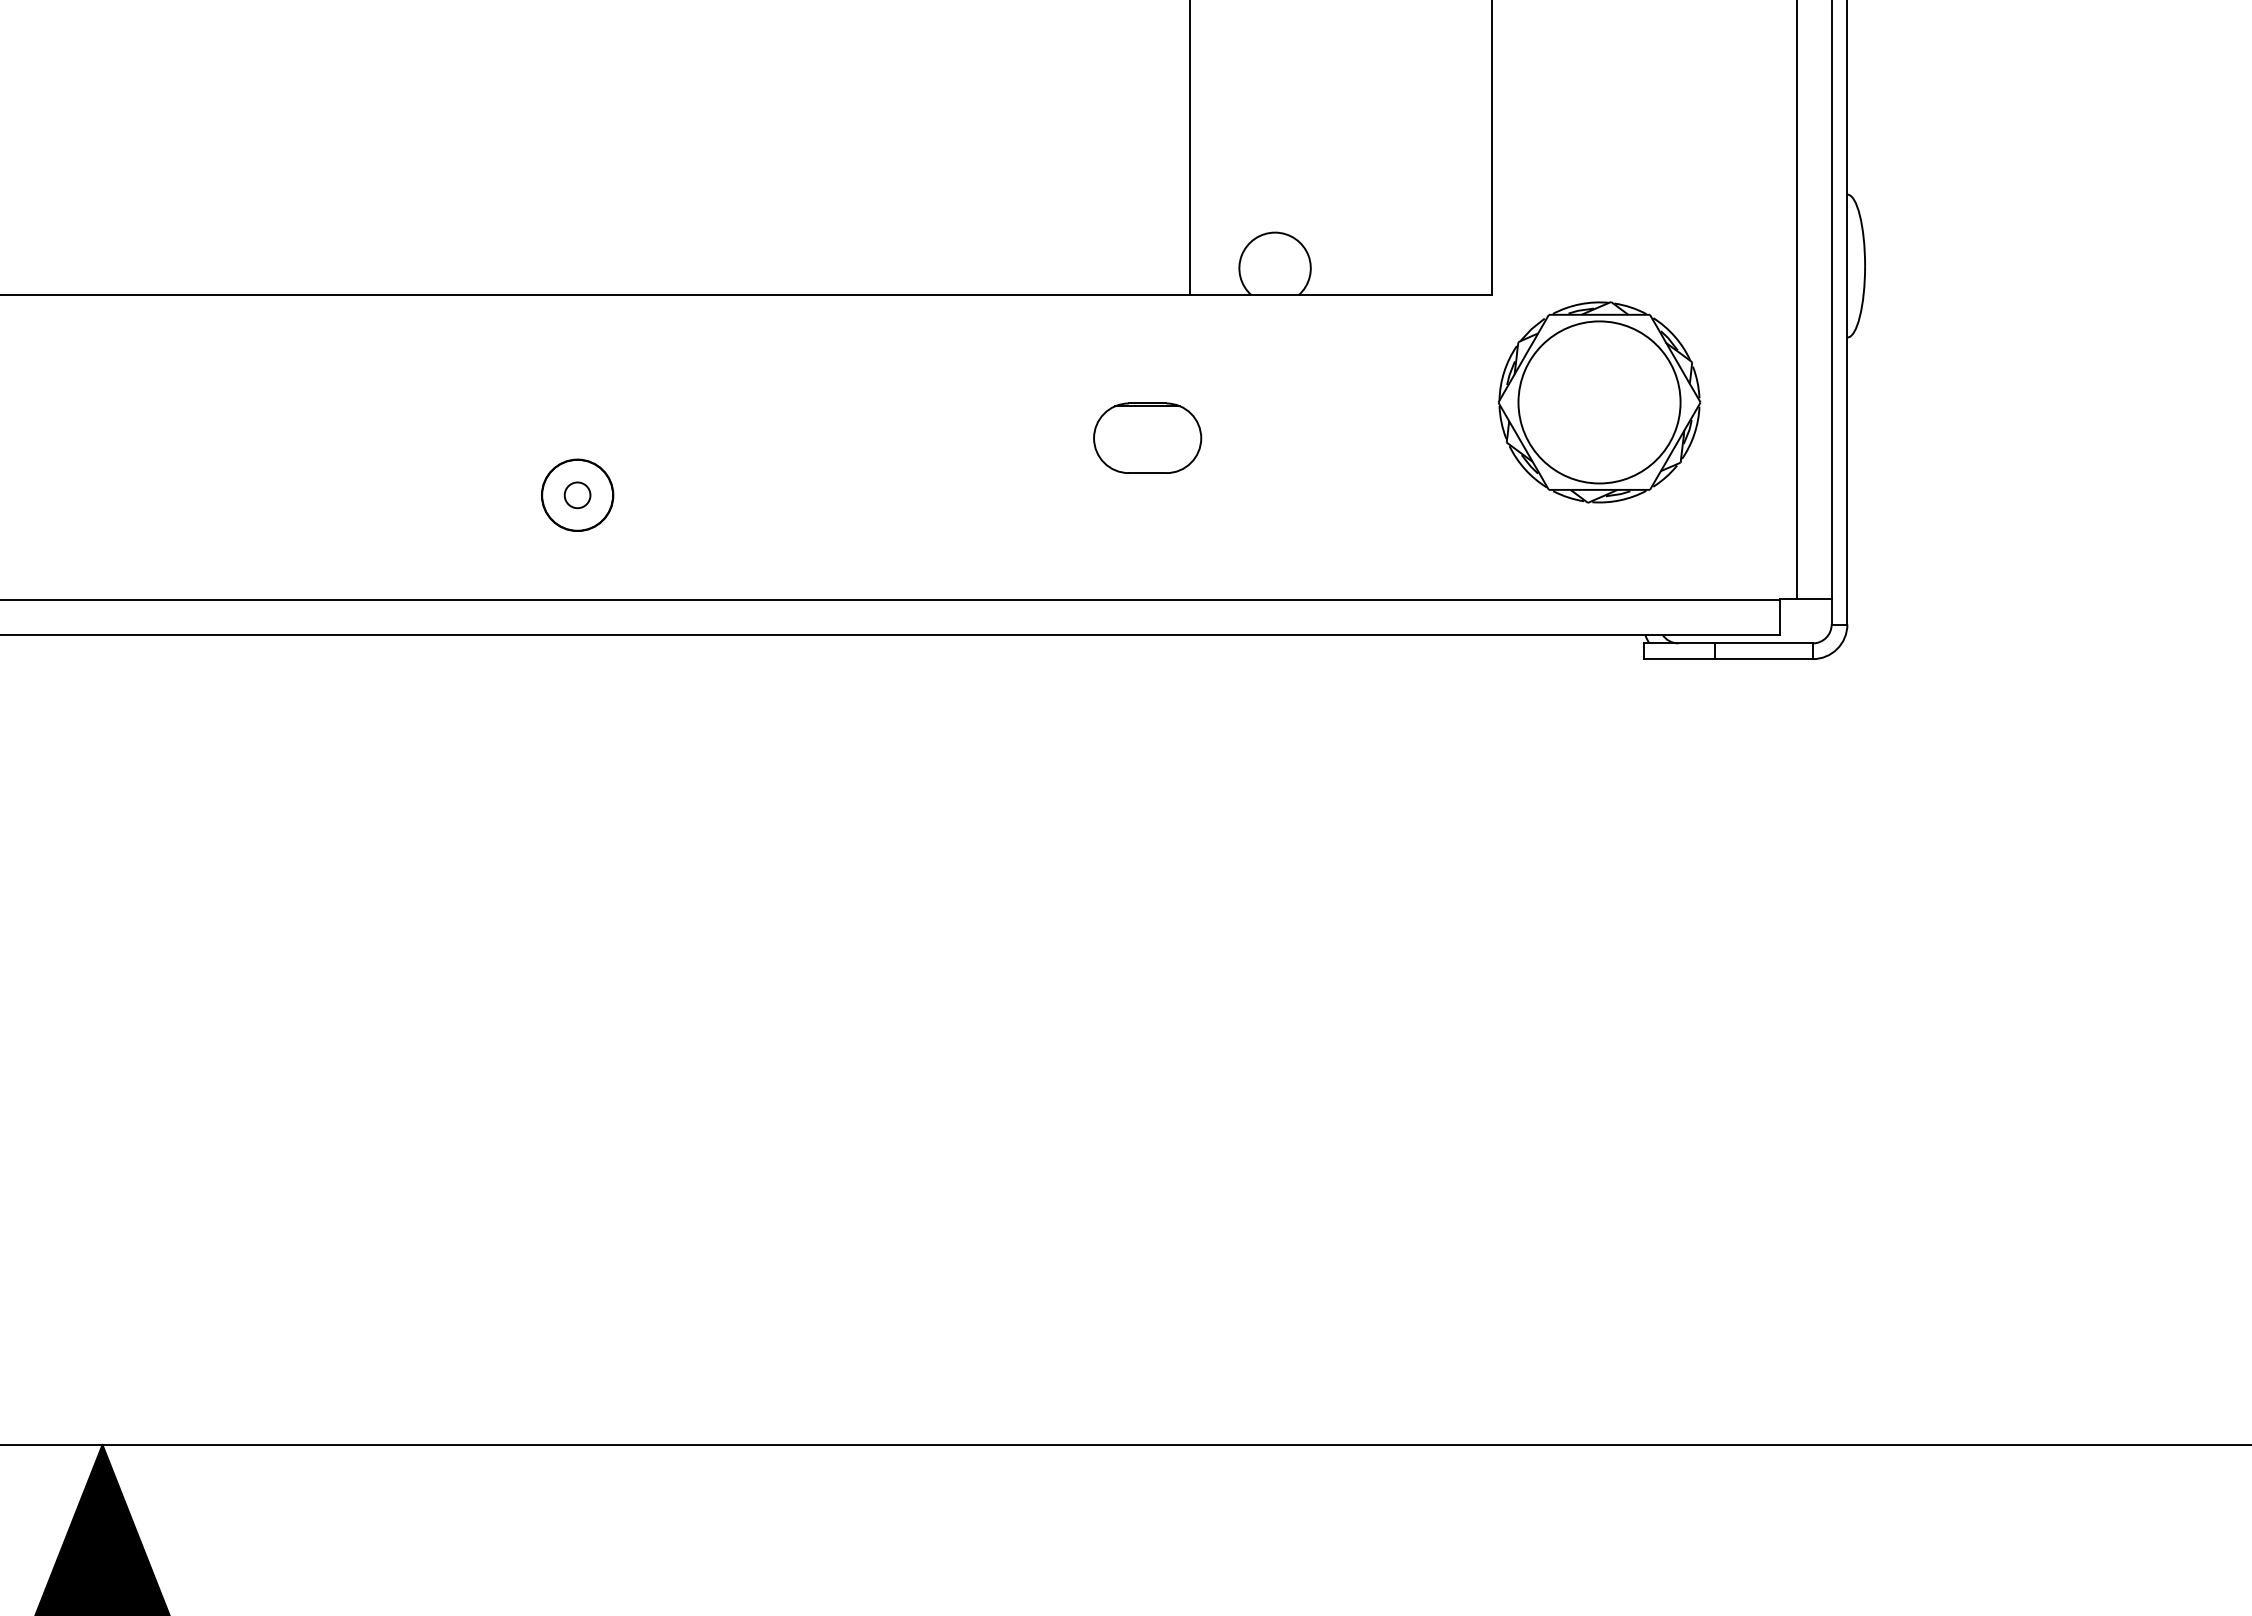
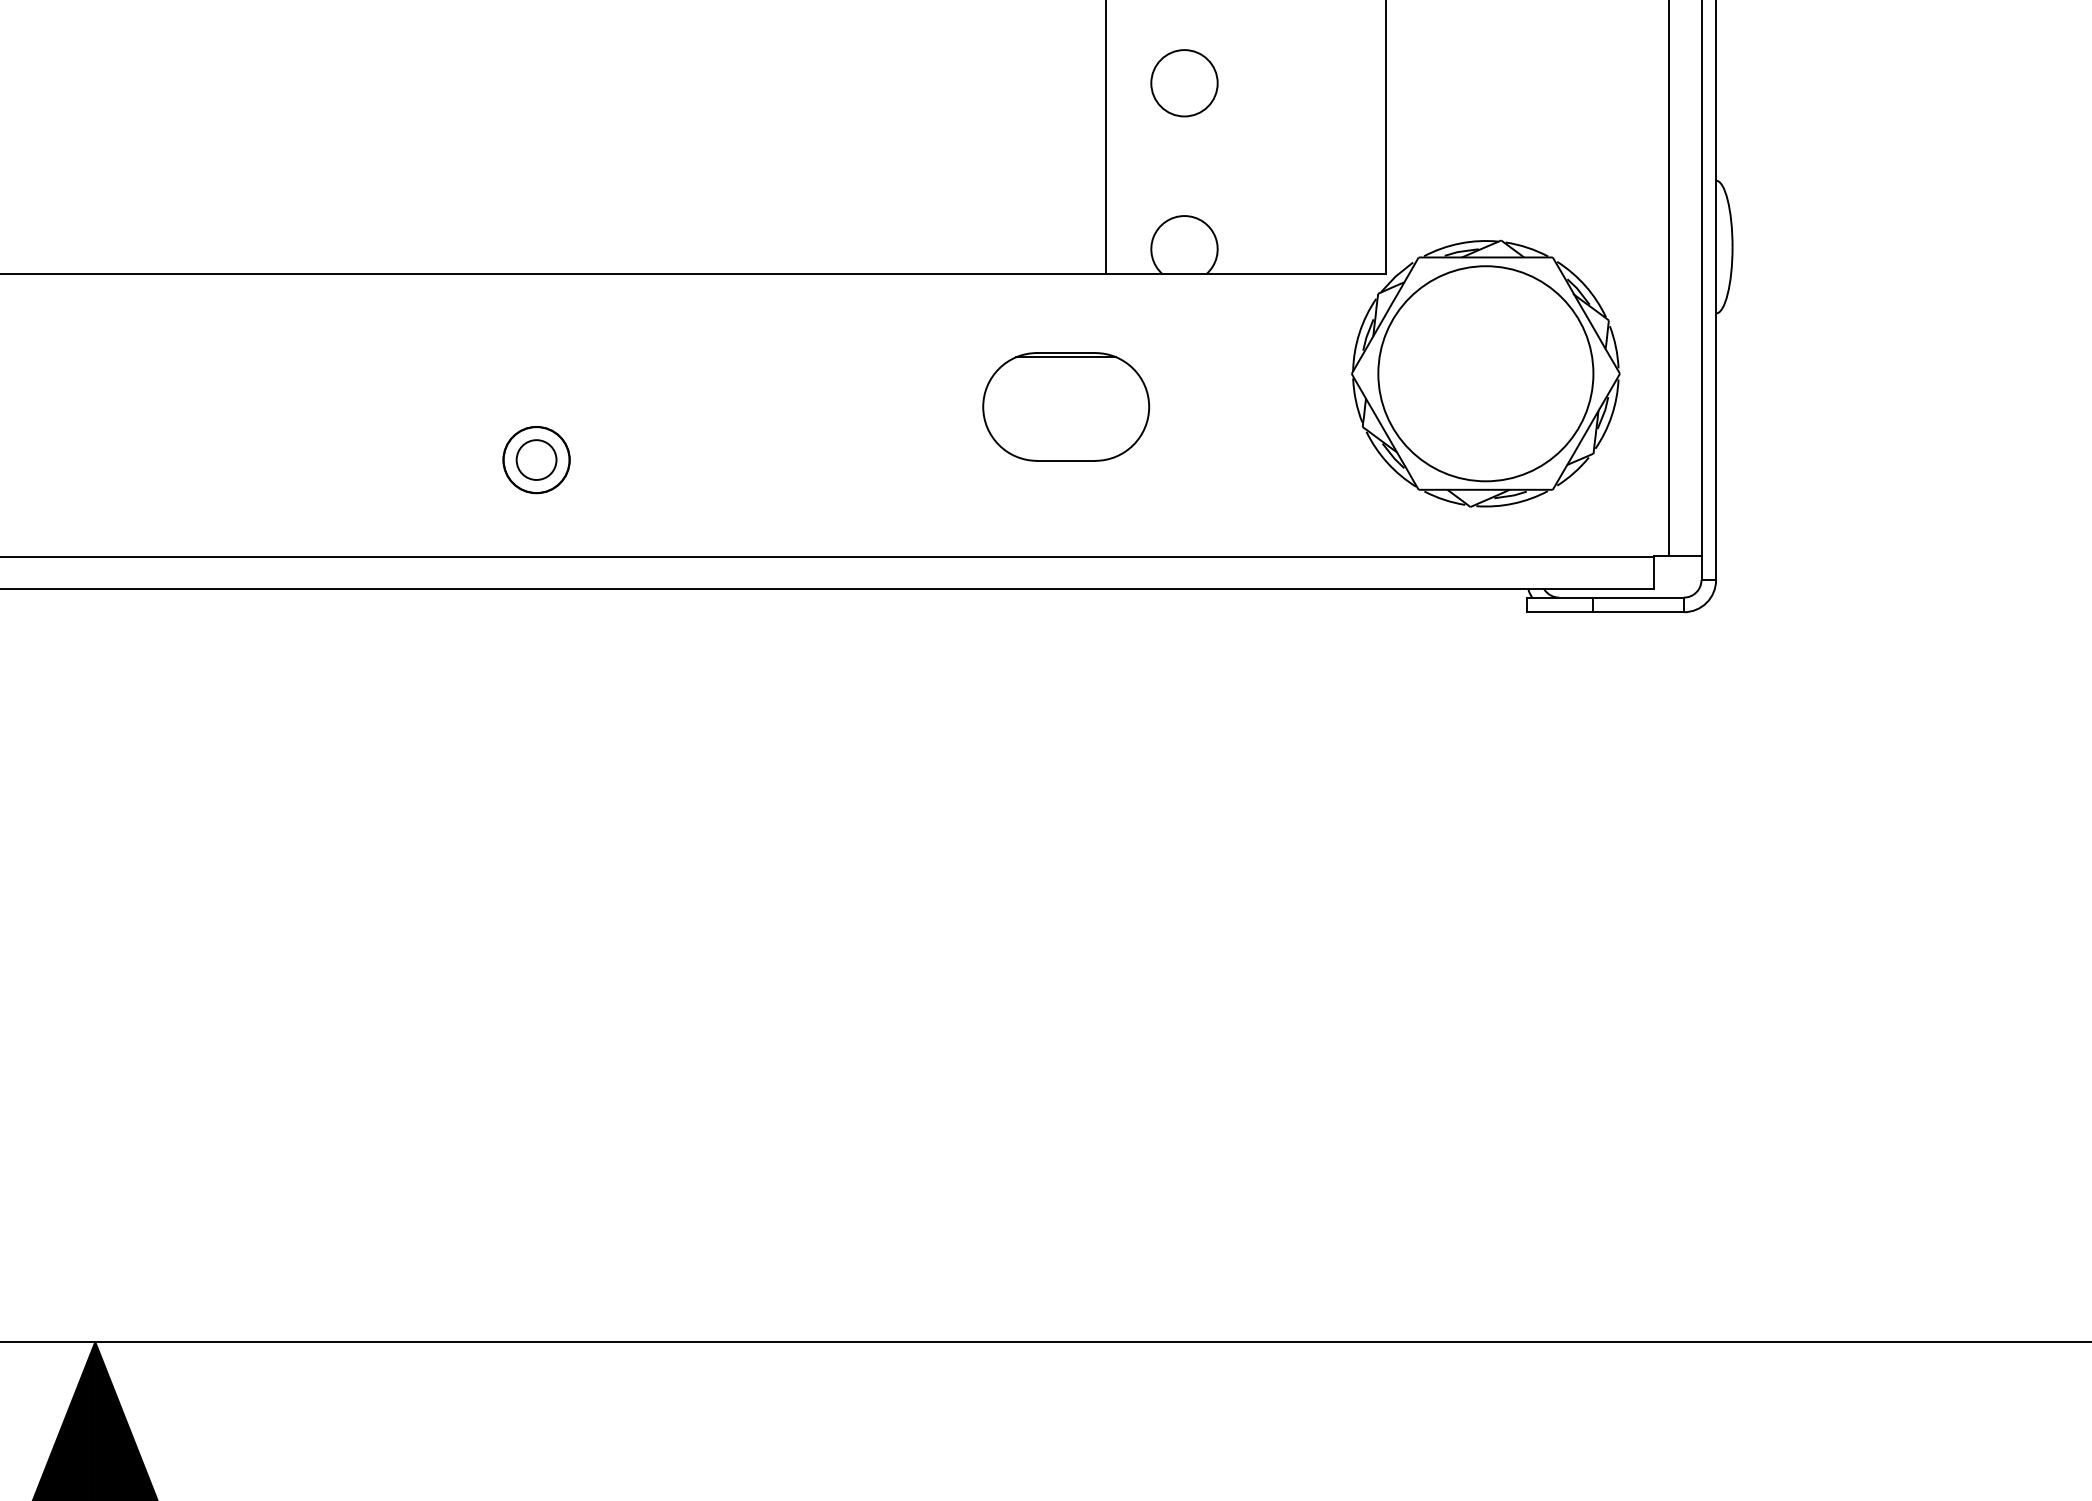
circle: (1274, 89) -> (1183, 83), added
part: (1599, 402) -> (1485, 373), size x1.43
part: (1147, 438) -> (1065, 407), size x1.67
circle: (577, 494) -> (536, 459), size x1.67

